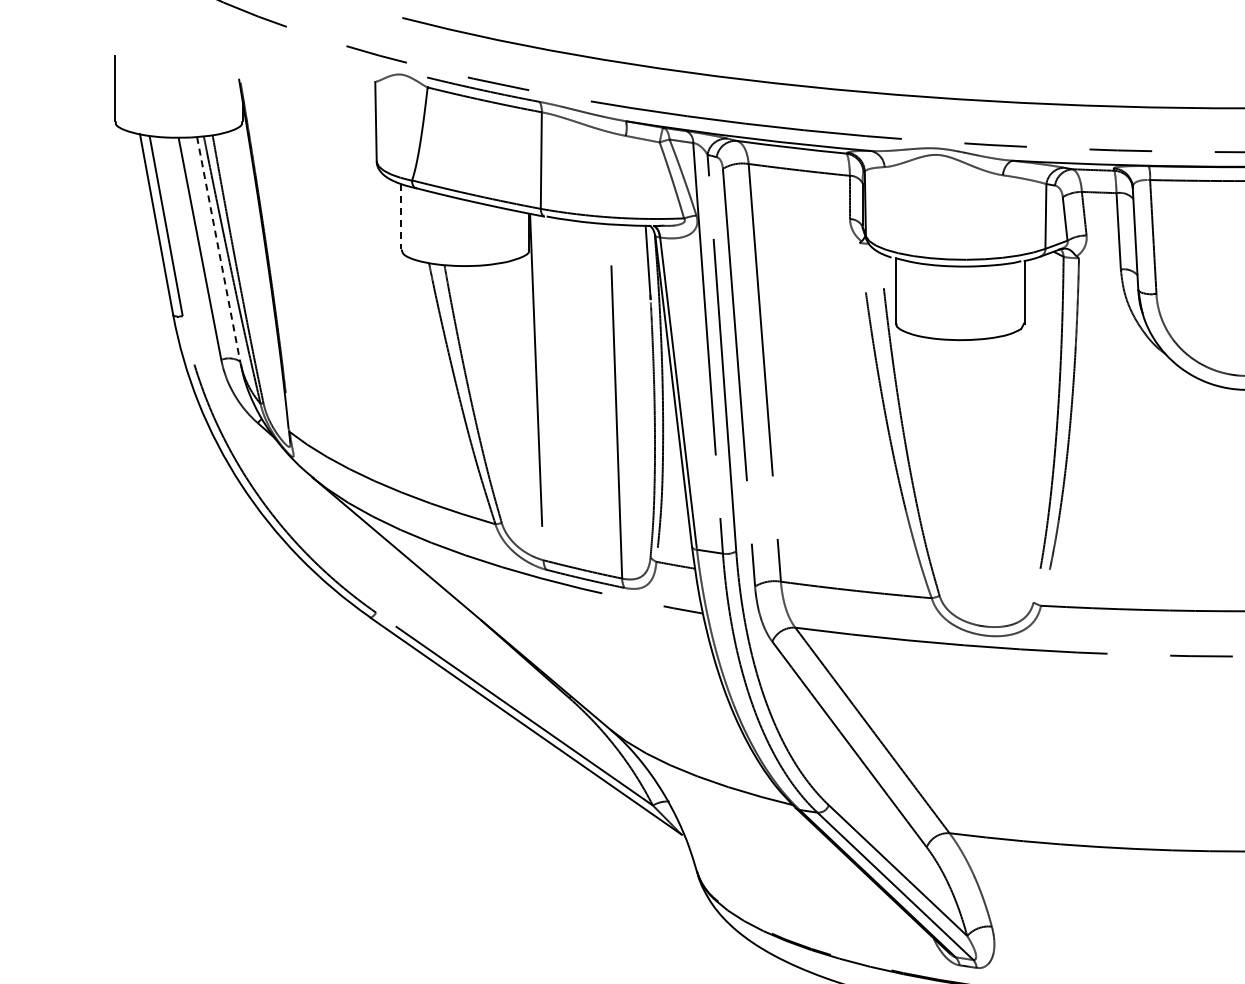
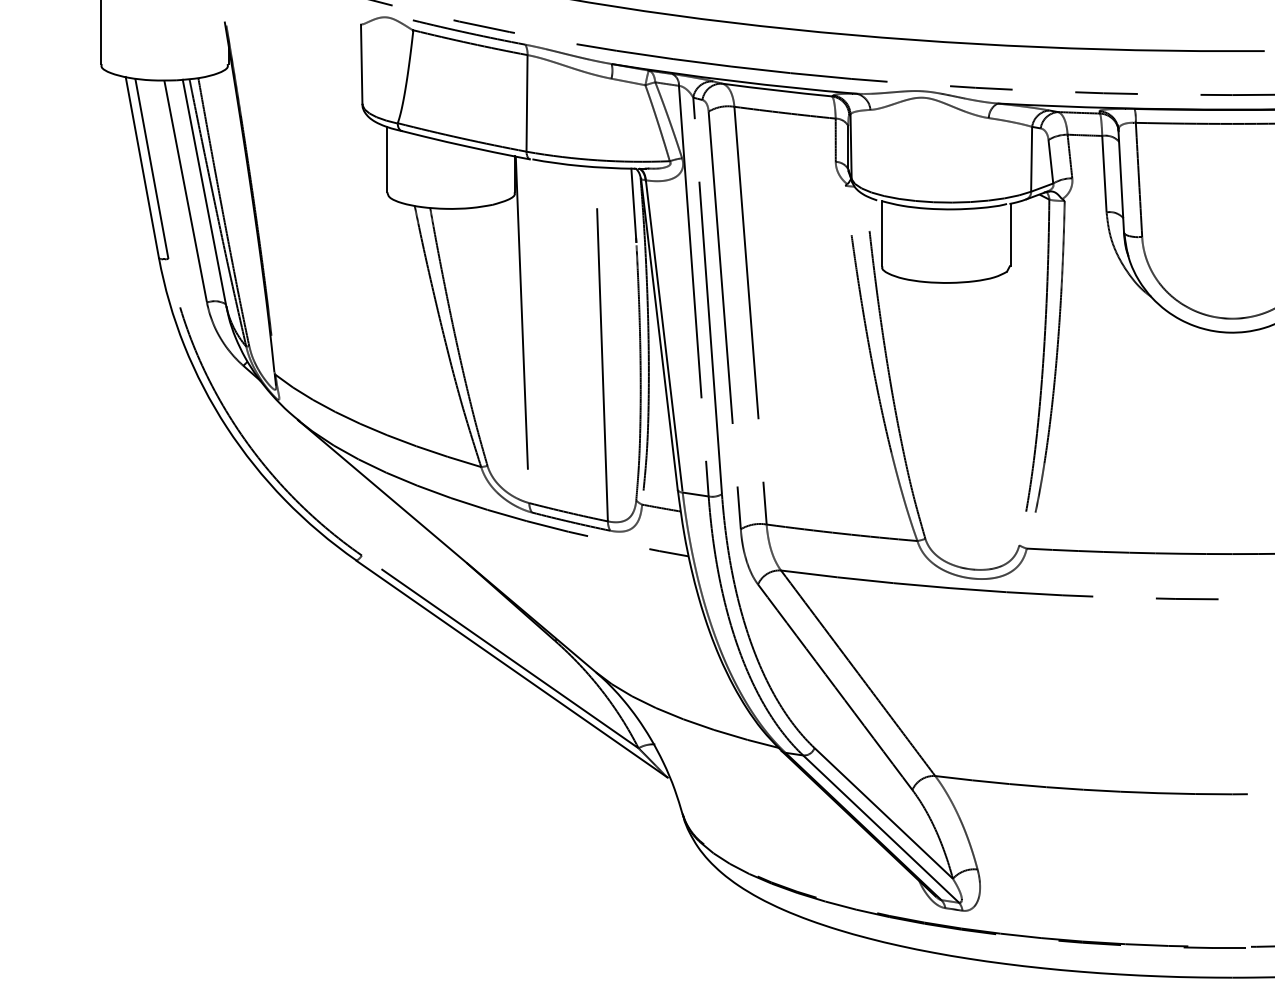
line: (400, 216) -> (386, 159), dashed -> solid
line: (218, 250) -> (204, 193), dashed -> solid

